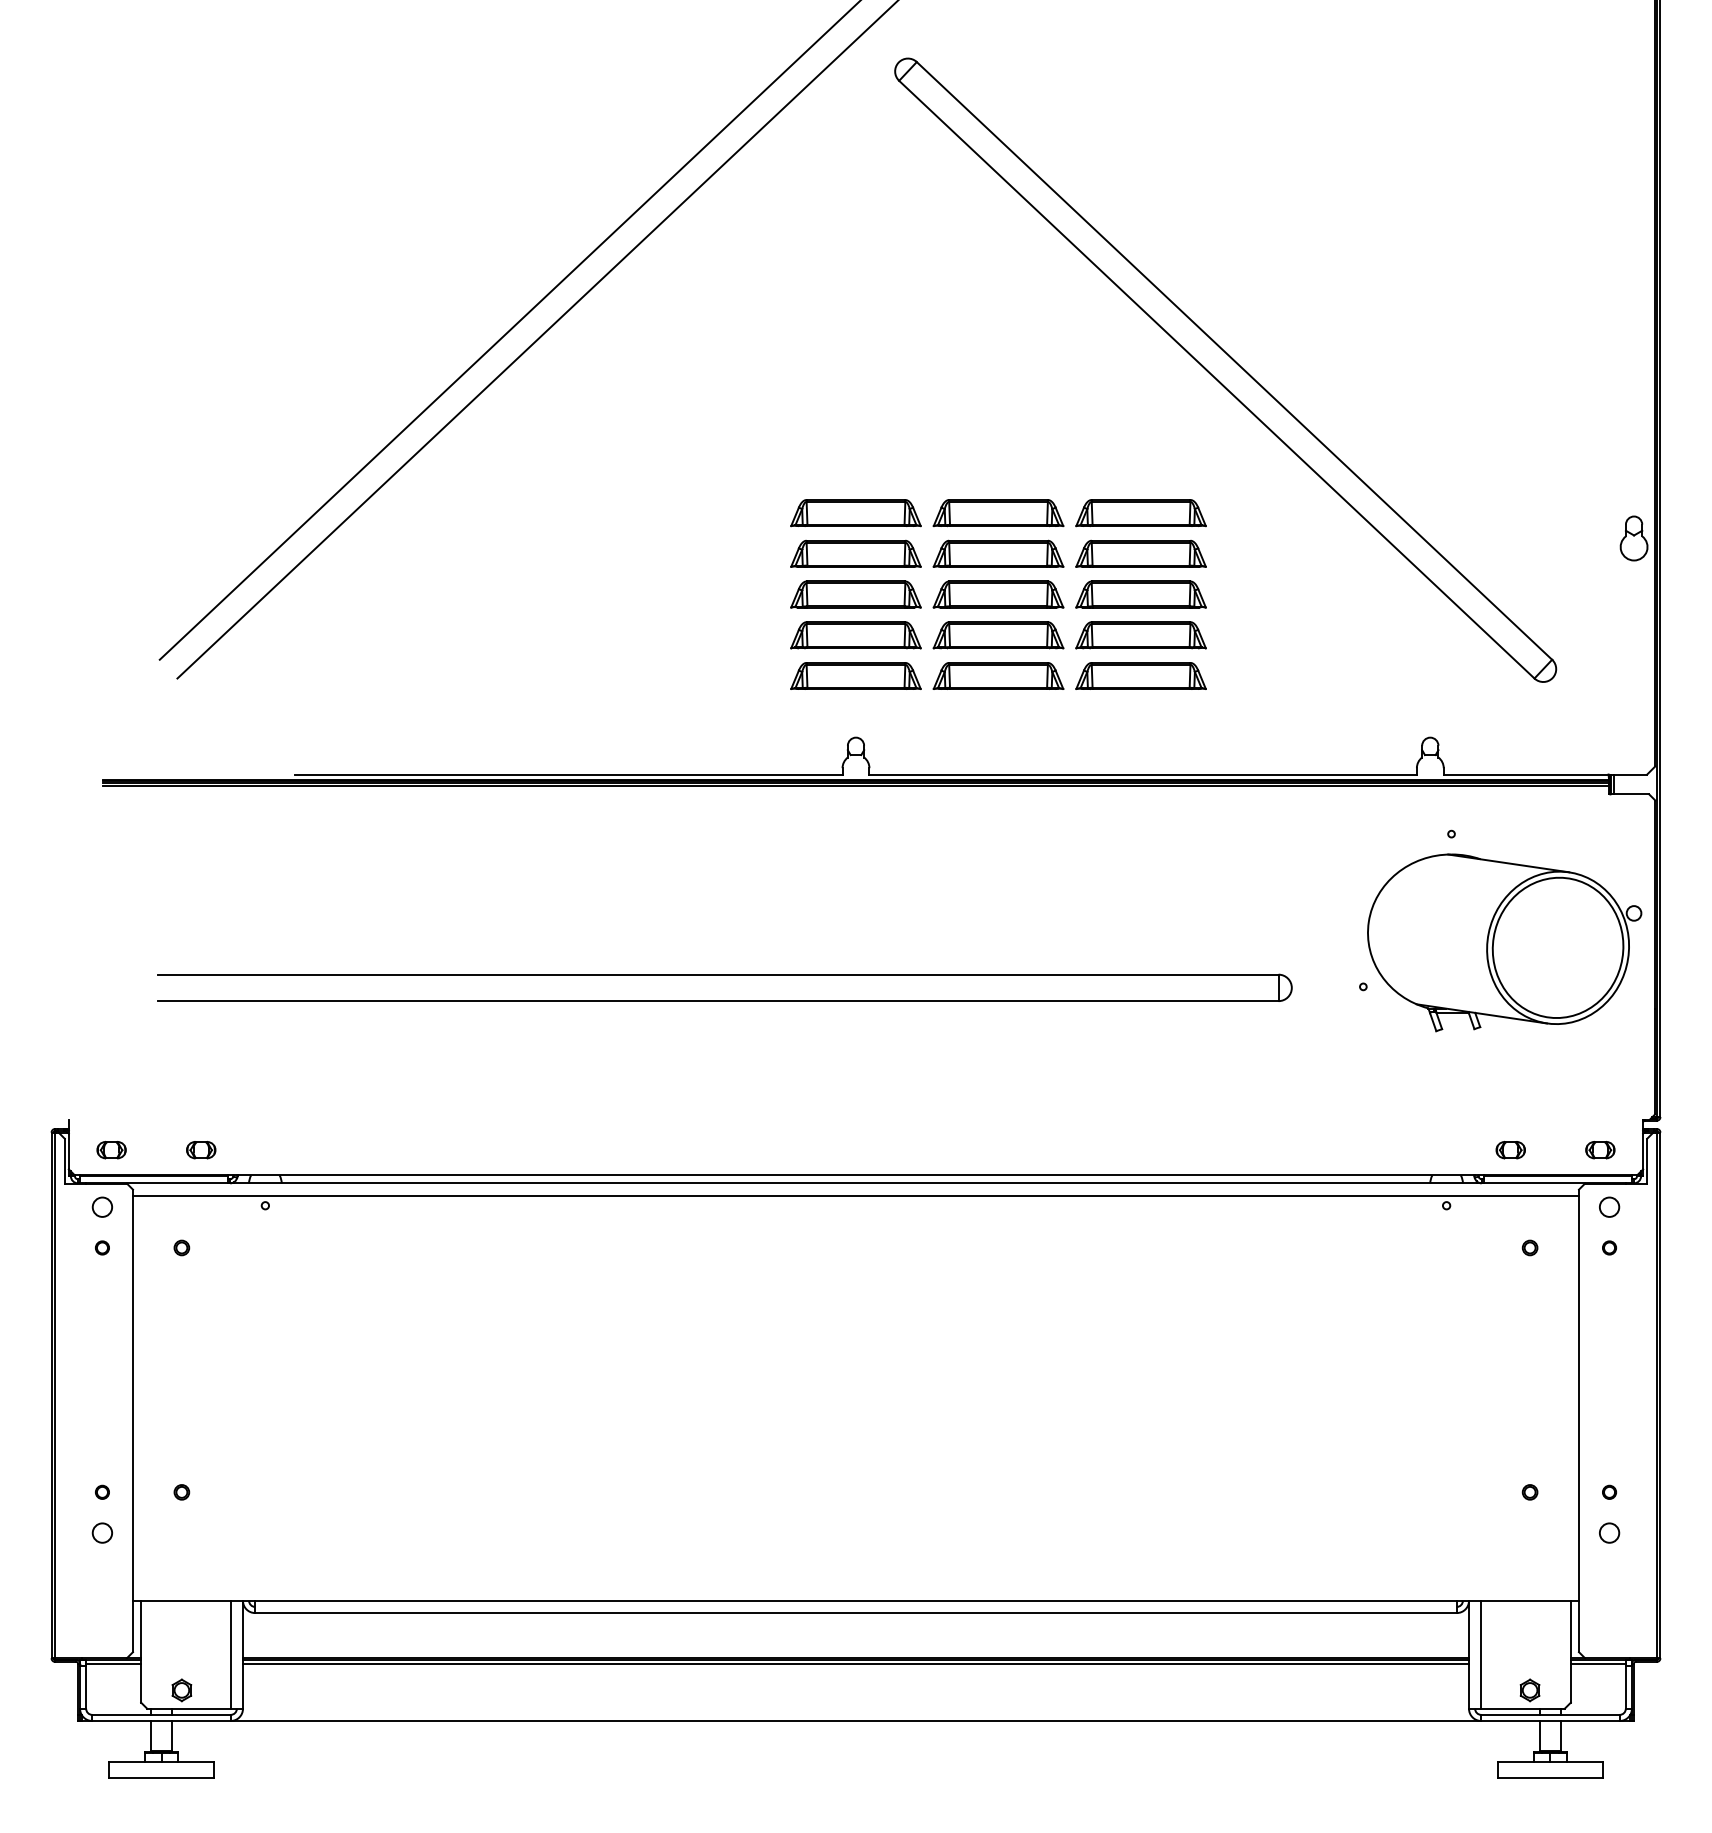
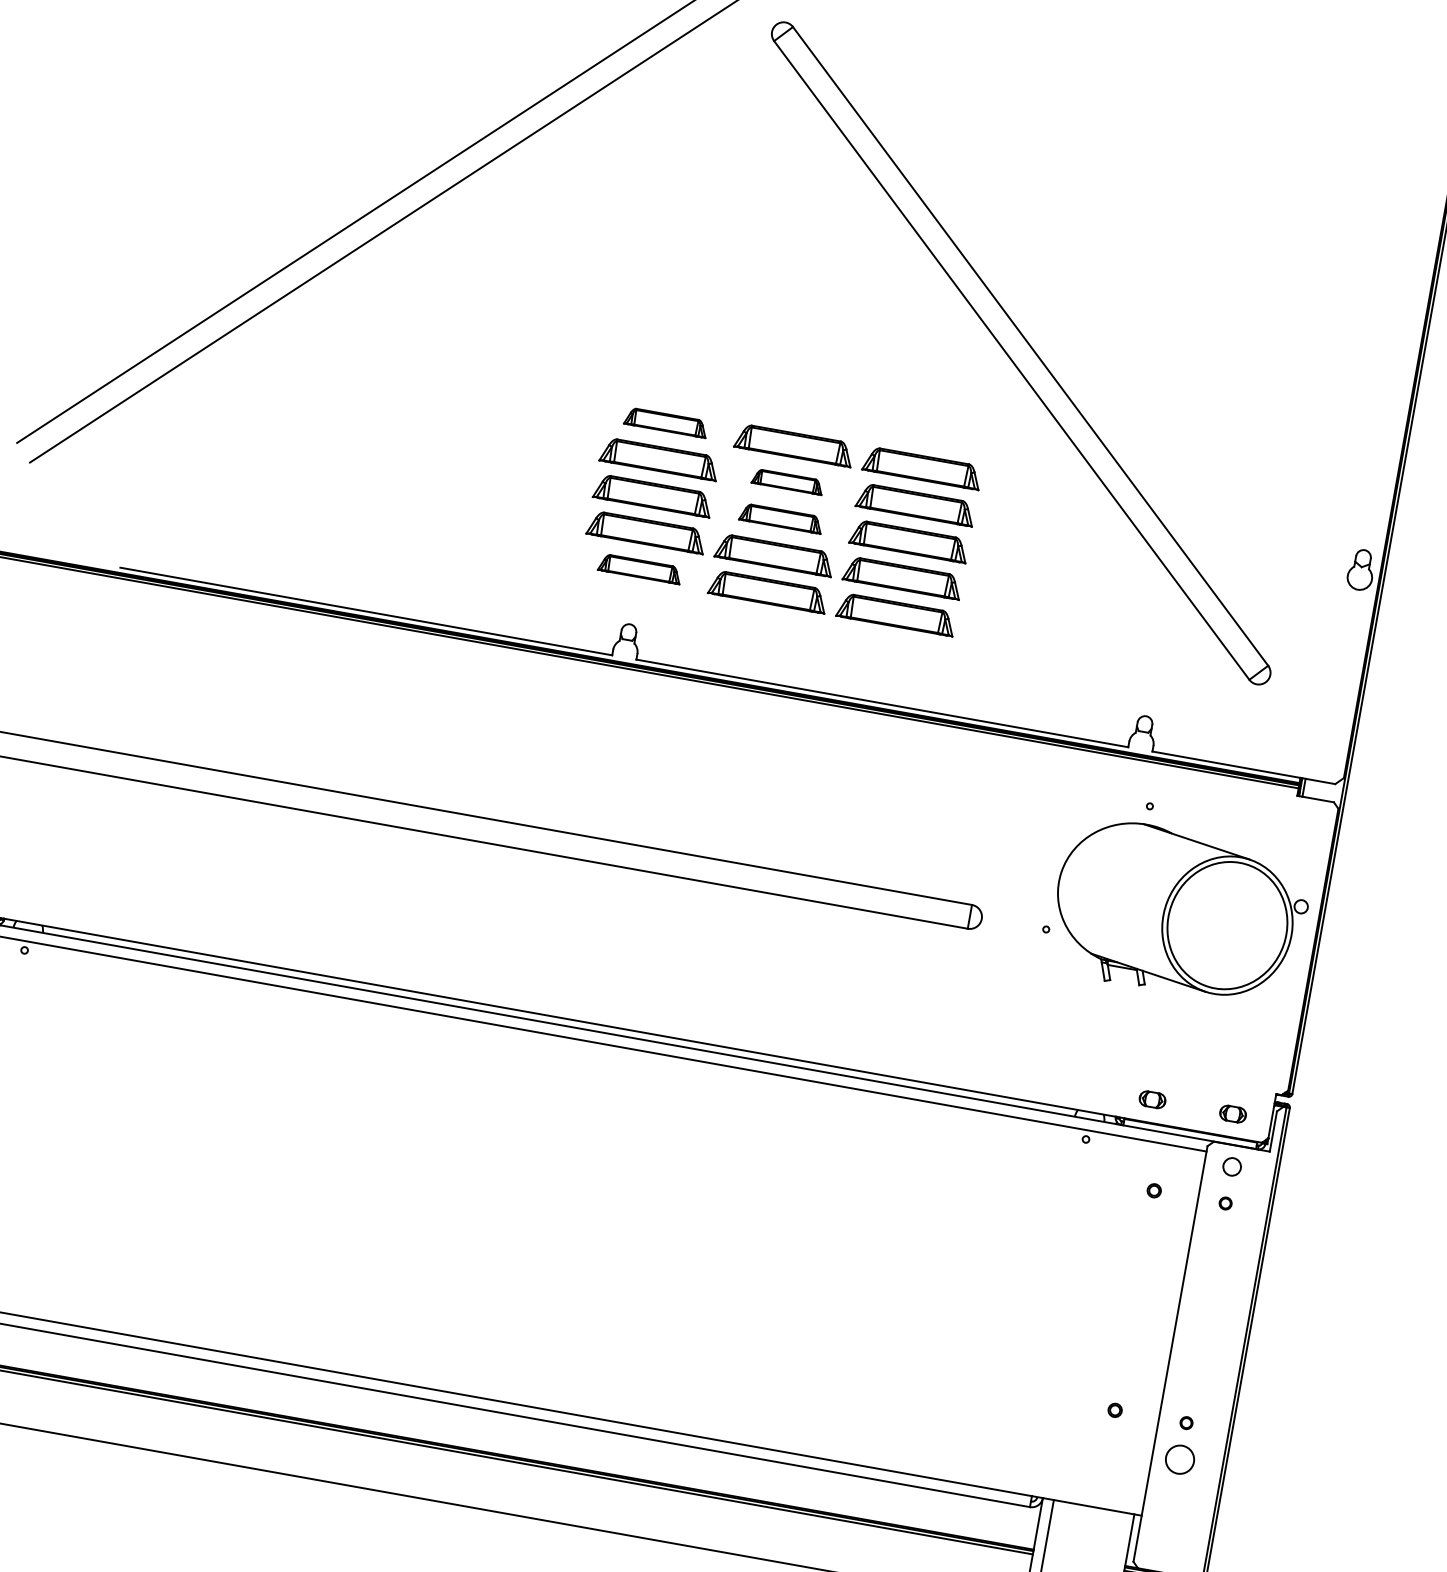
part: (855, 513) -> (665, 422), size x0.7
part: (998, 553) -> (787, 481), size x0.6
part: (998, 594) -> (781, 518), size x0.7
part: (855, 675) -> (639, 568), size x0.7
circle: (1609, 1532) -> (1180, 1459), size x1.6

